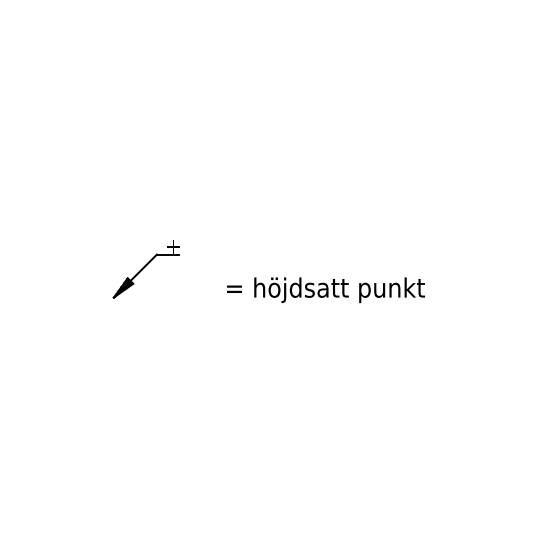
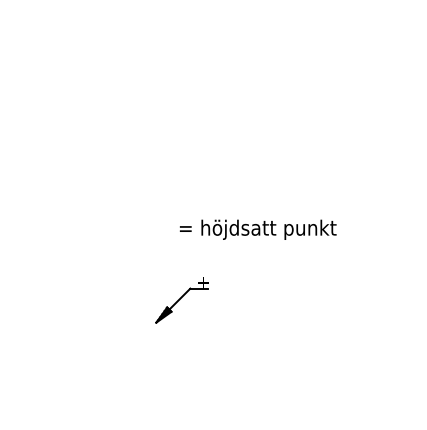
part: (145, 269) -> (181, 300), moved

